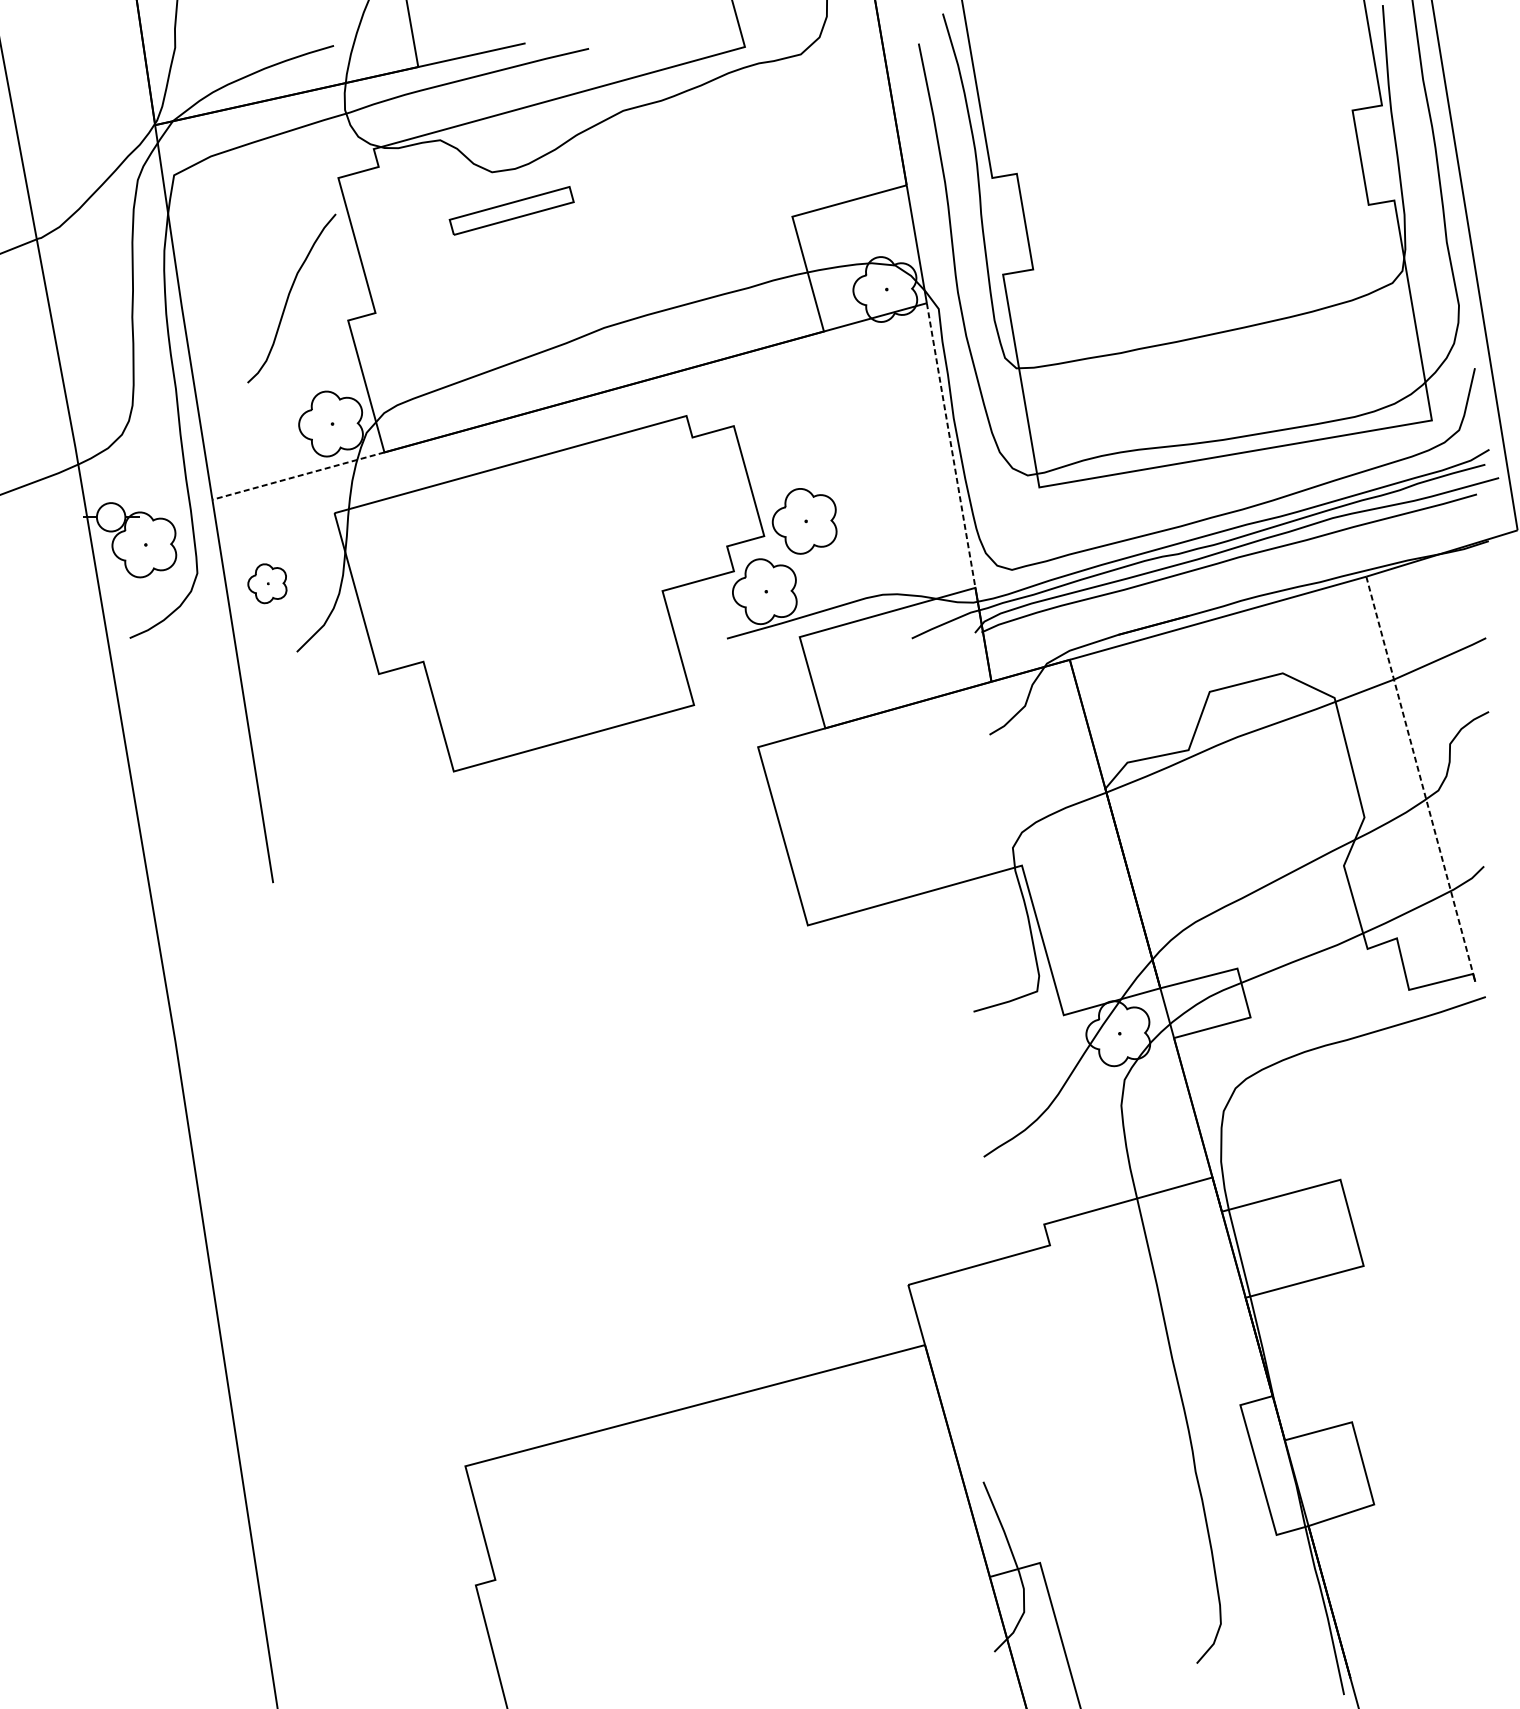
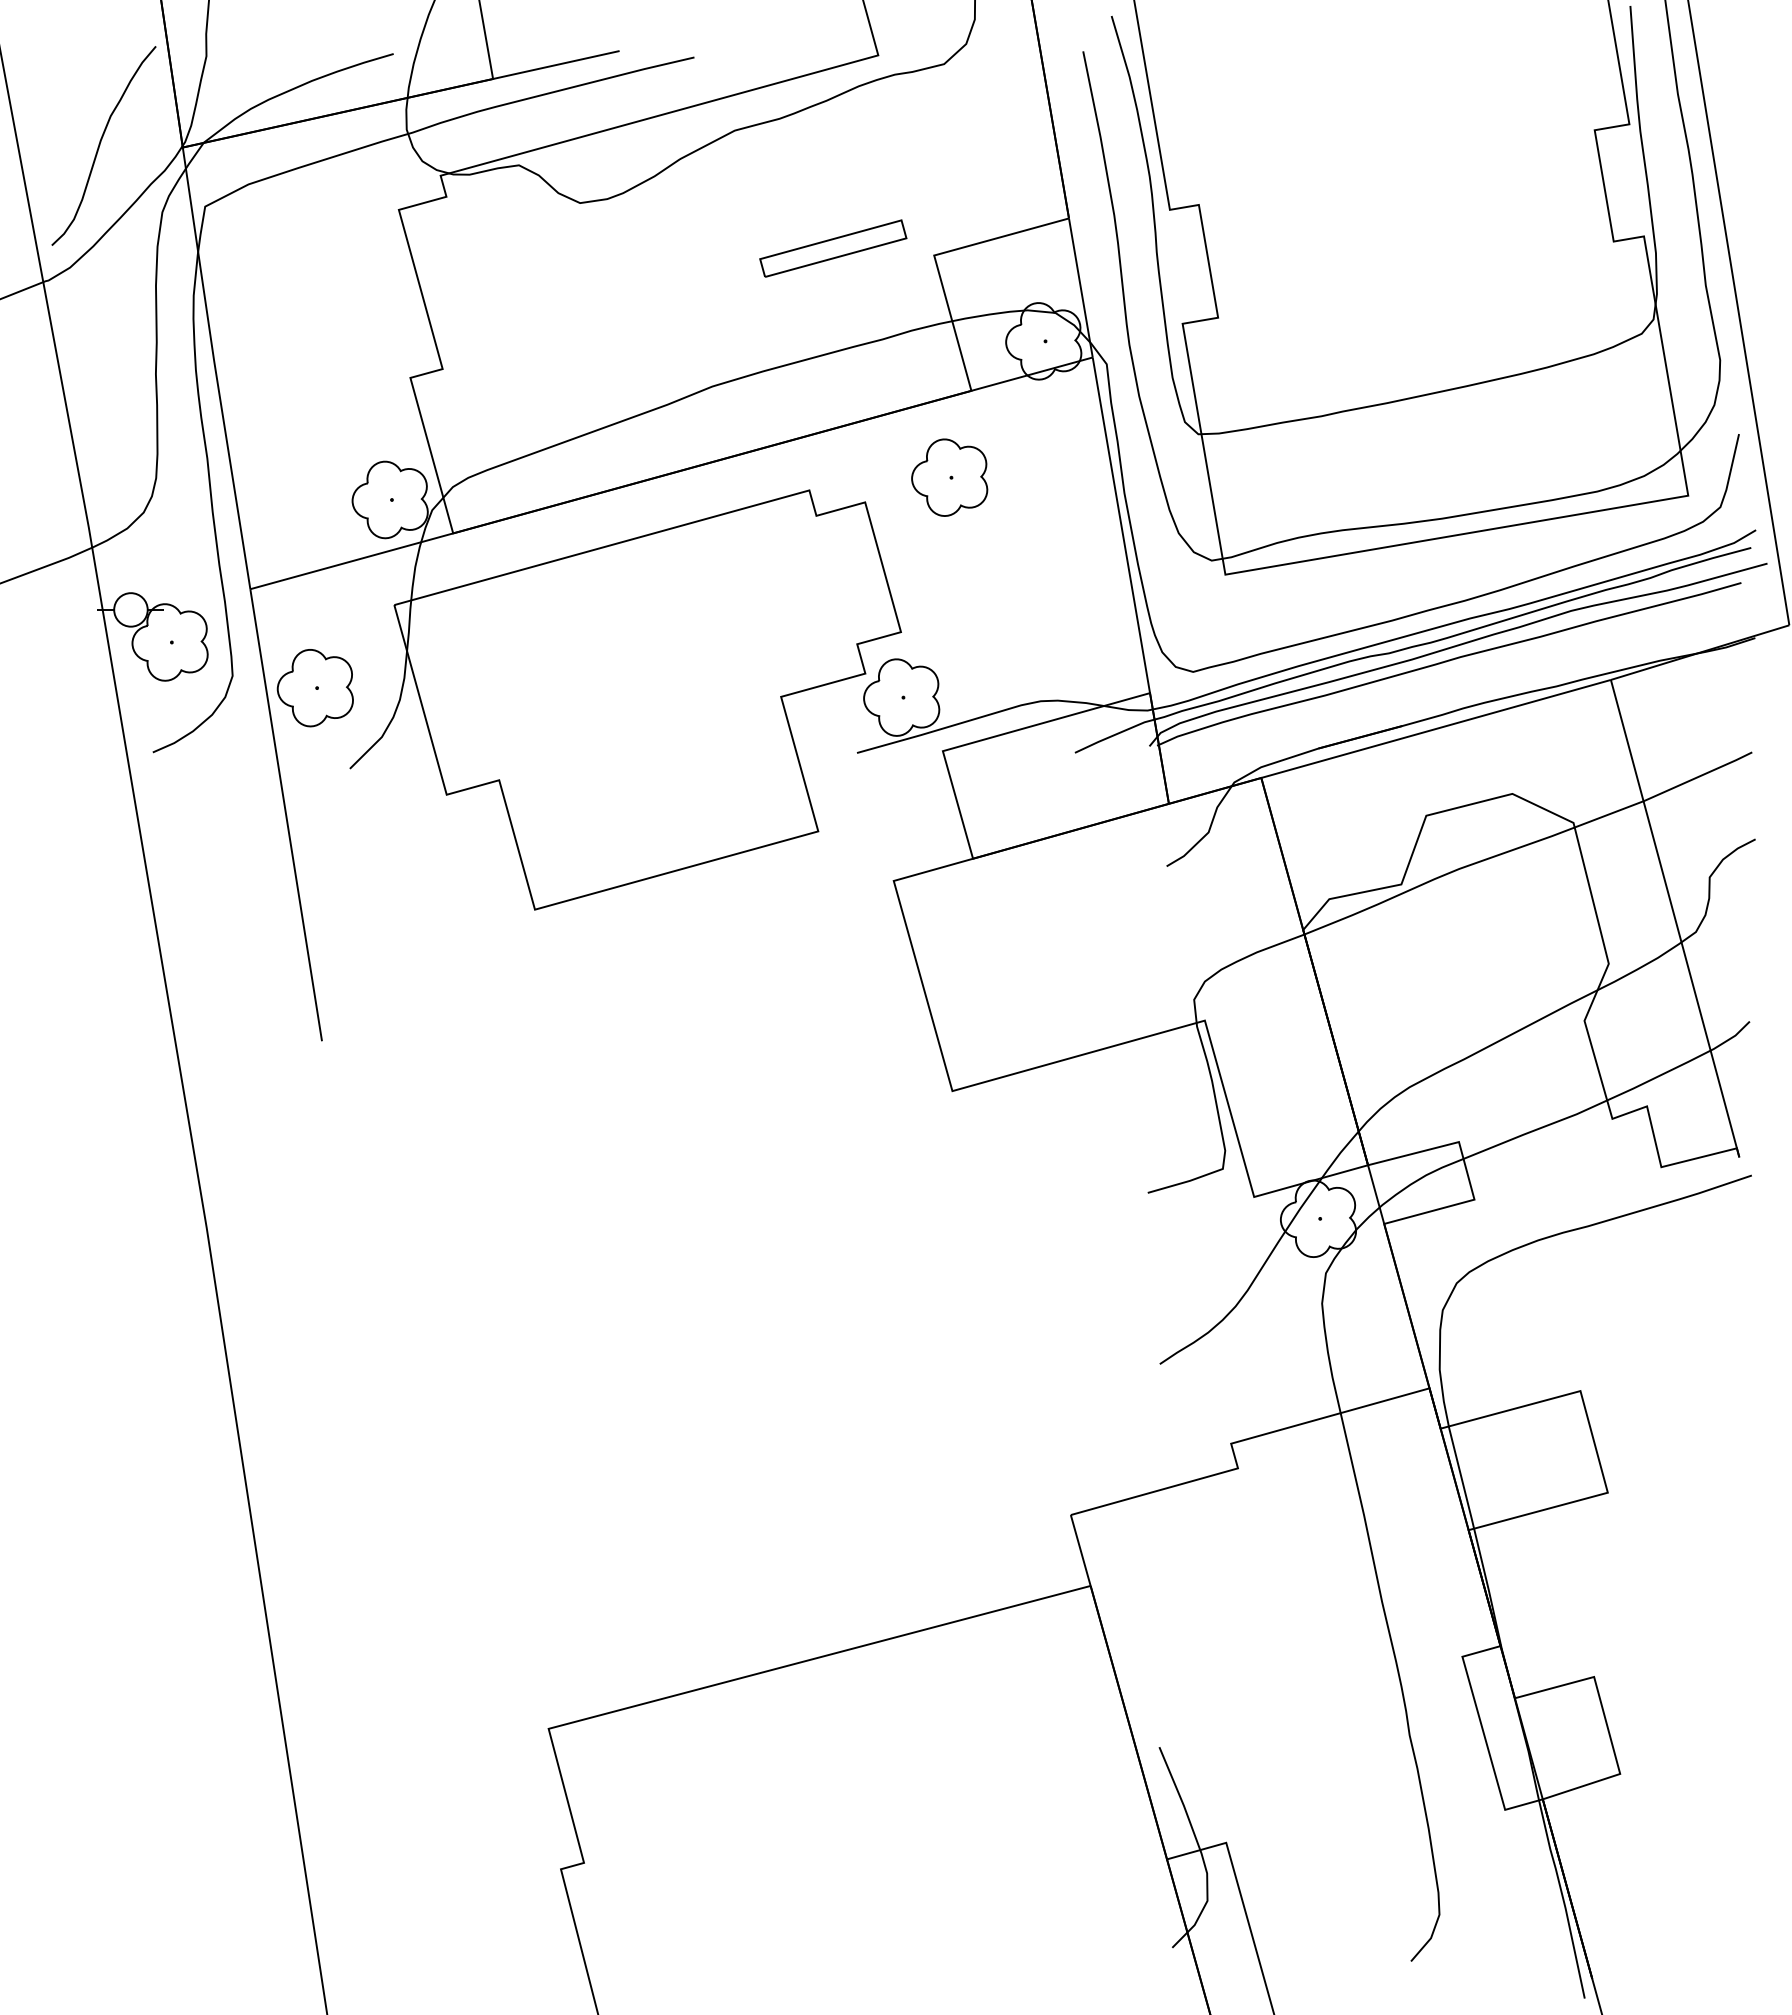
part: (511, 210) -> (833, 248), moved
curve: (288, 298) -> (100, 145), moved
line: (951, 445) -> (1121, 525), dashed -> solid
line: (298, 476) -> (351, 561), dashed -> solid
part: (804, 521) -> (949, 477), moved
part: (266, 583) -> (314, 688), size x1.67
line: (1419, 775) -> (1673, 914), dashed -> solid

